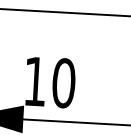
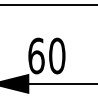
text: (35, 80) -> (36, 55), 10 -> 60

